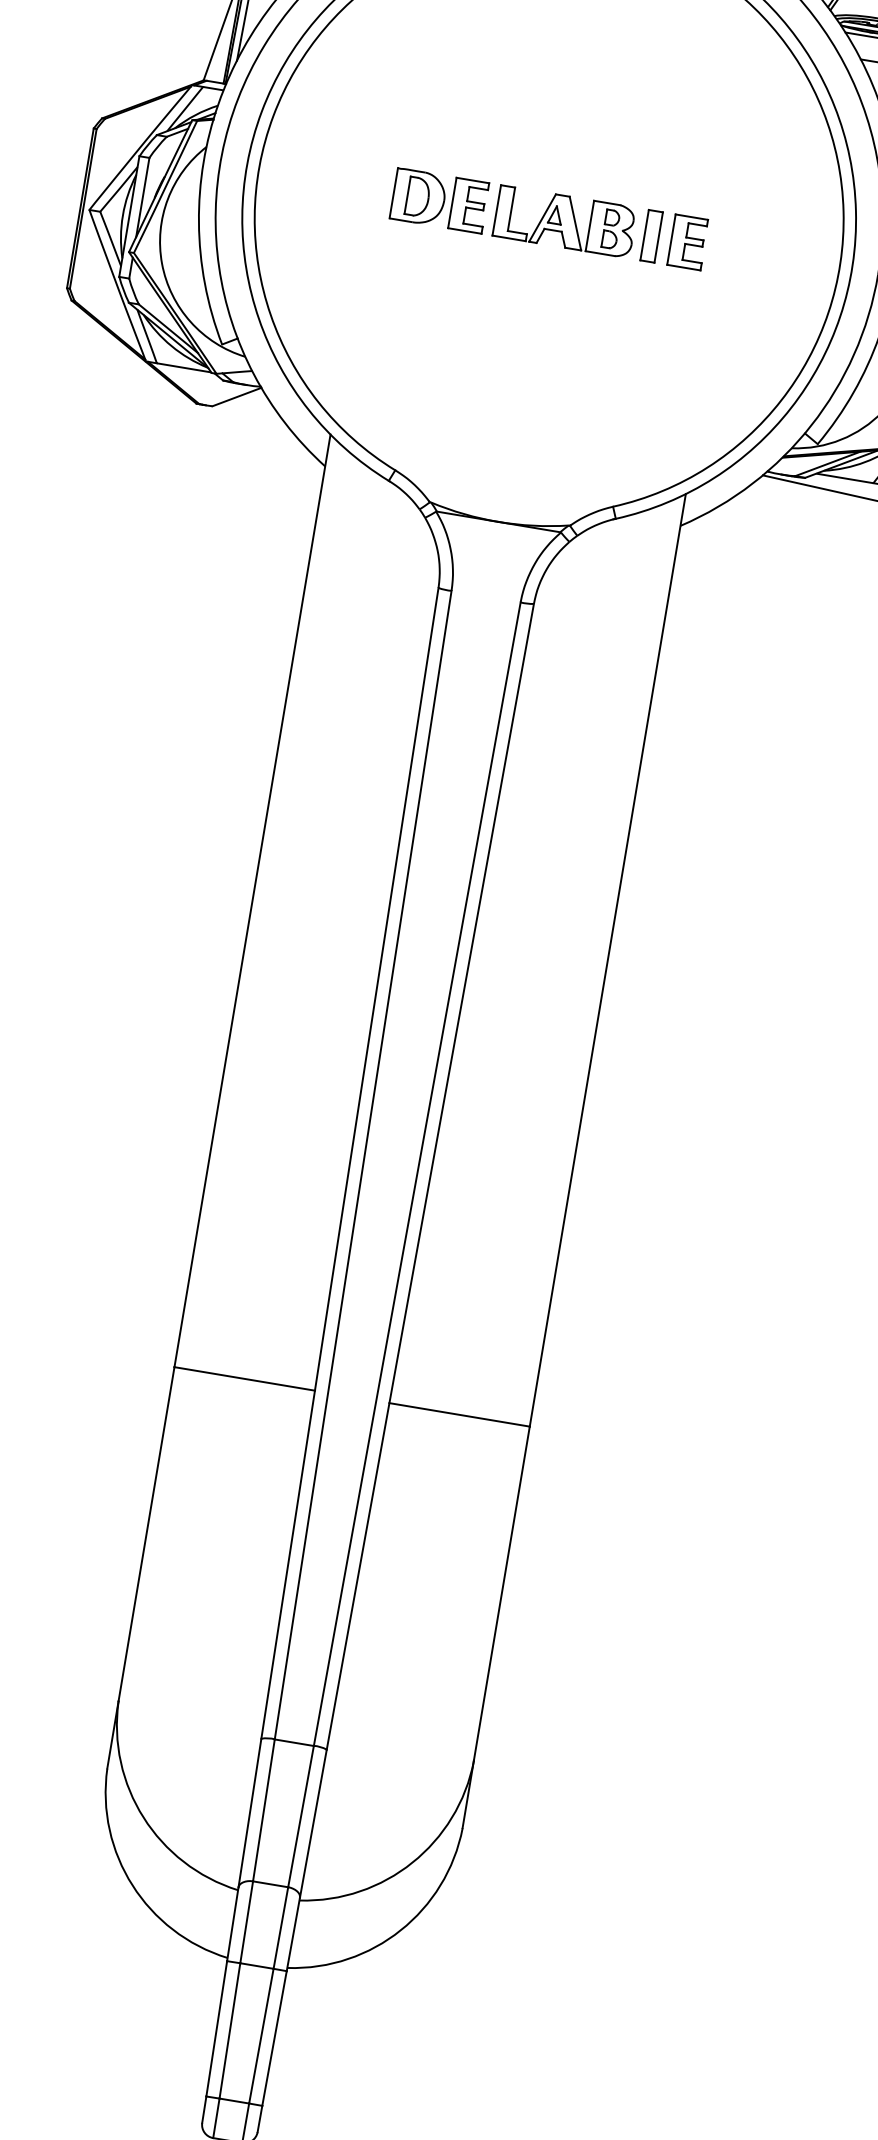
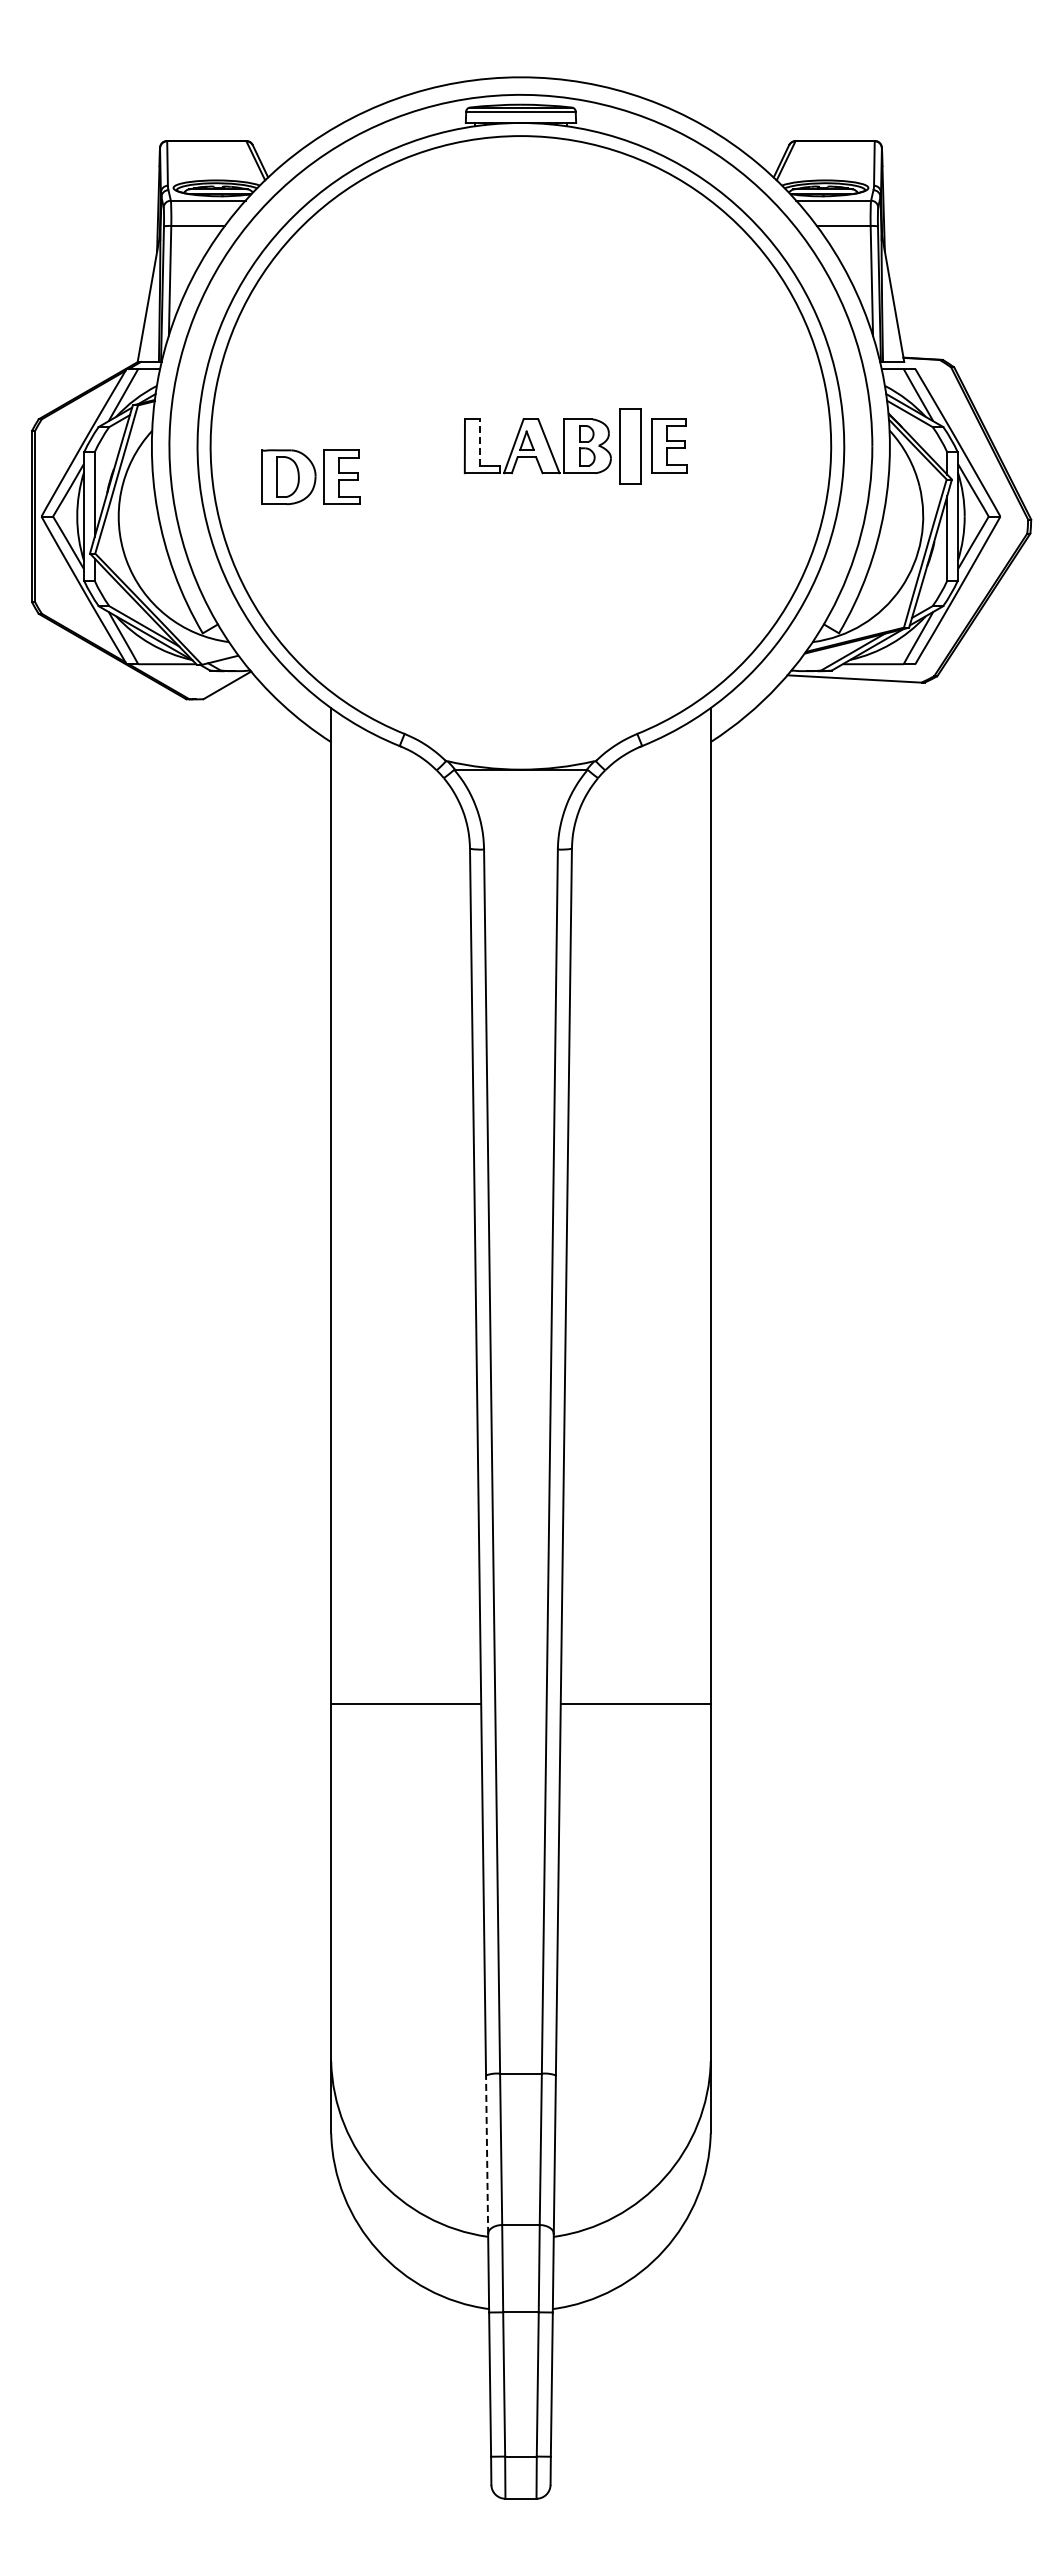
part: (439, 201) -> (310, 477), moved
line: (511, 209) -> (480, 442), solid -> dashed
part: (651, 235) -> (630, 445), size x1.4
line: (250, 1813) -> (487, 2154), solid -> dashed

